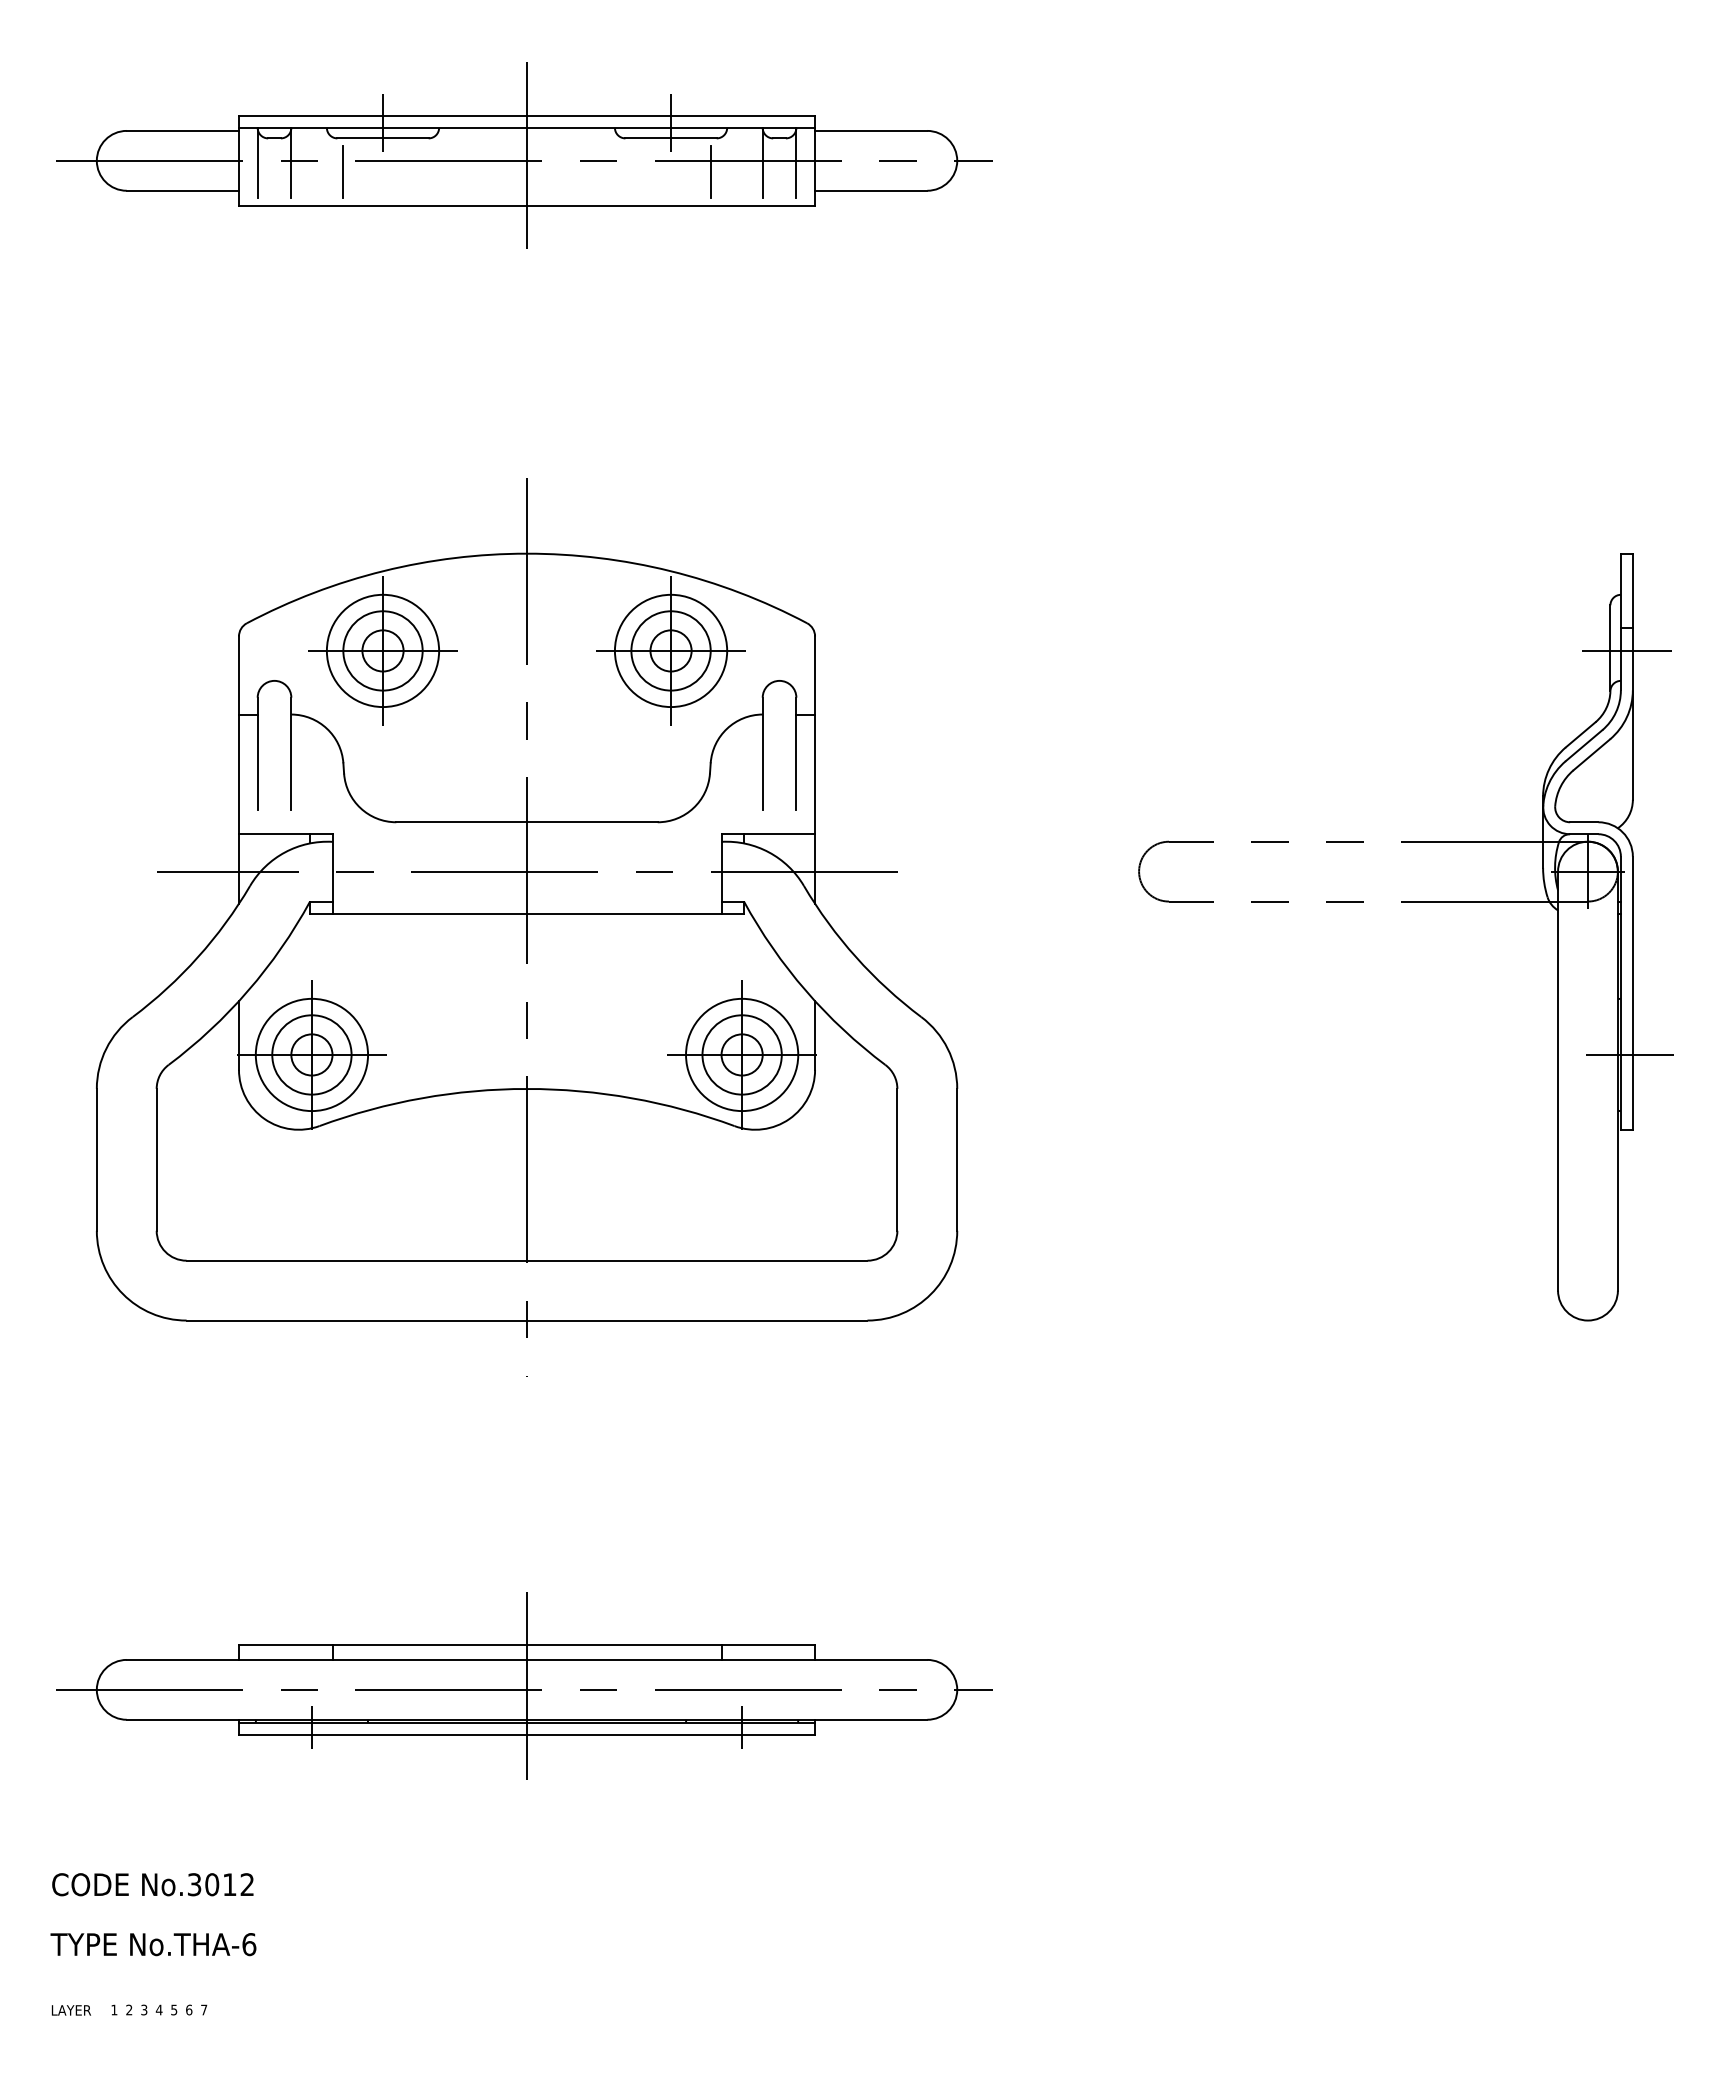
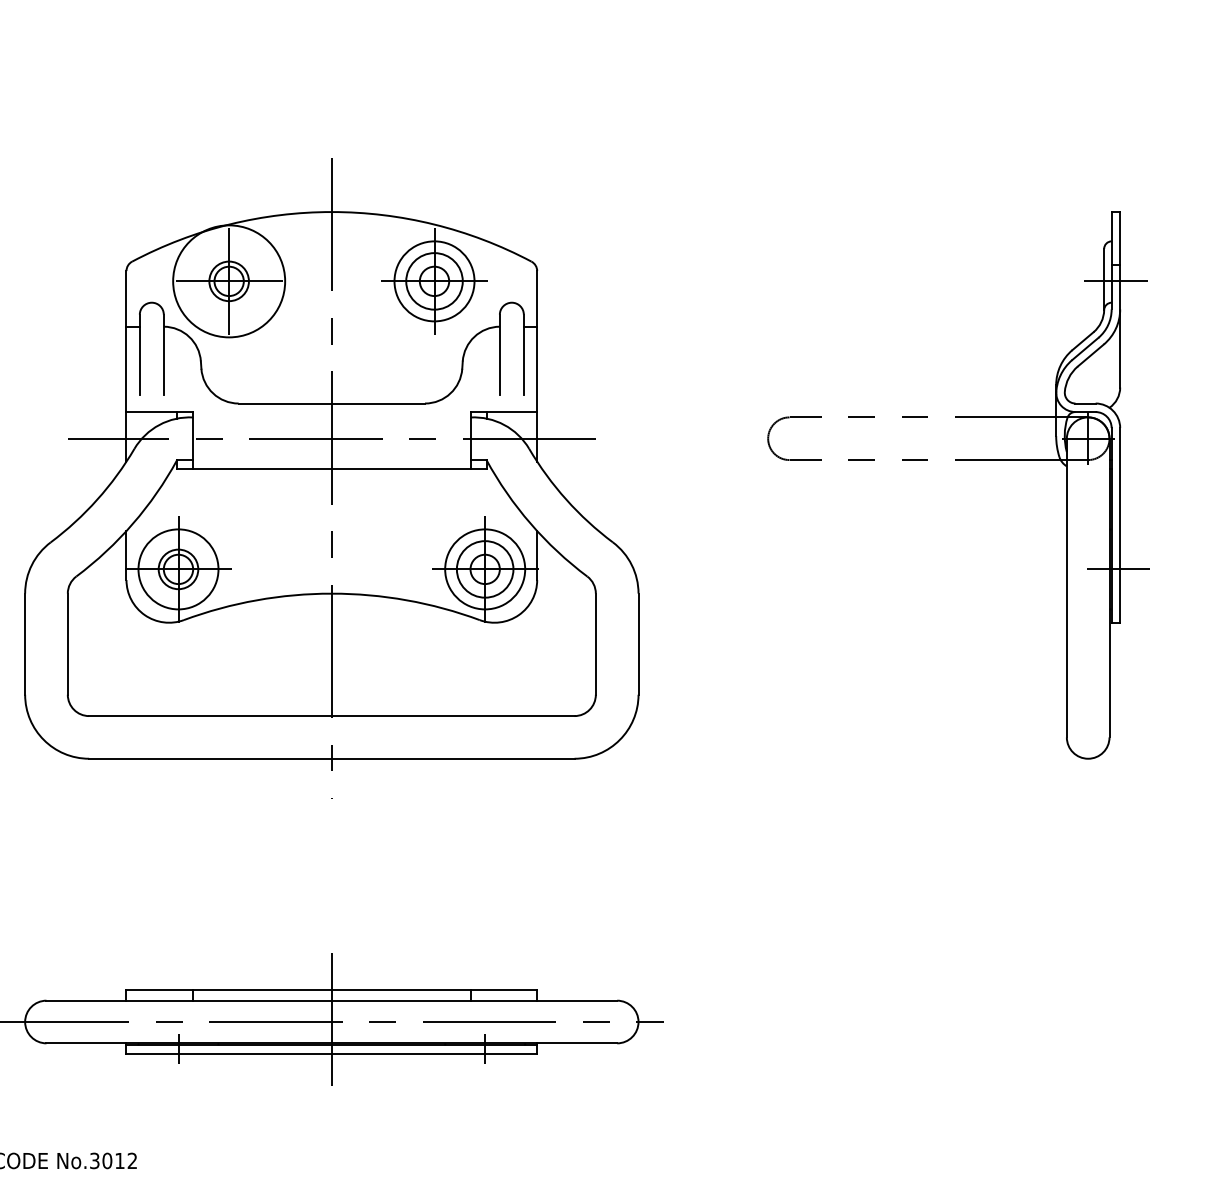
circle: (382, 650) -> (228, 281), size x0.7
circle: (382, 650) -> (228, 281), size x1.4
circle: (311, 1054) -> (178, 569), size x0.7

